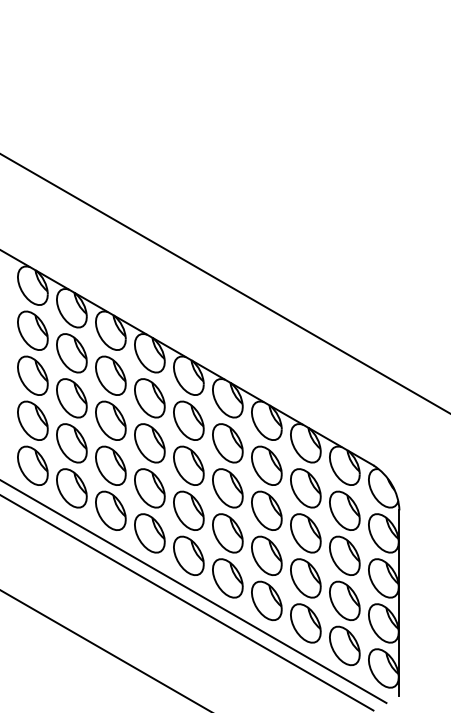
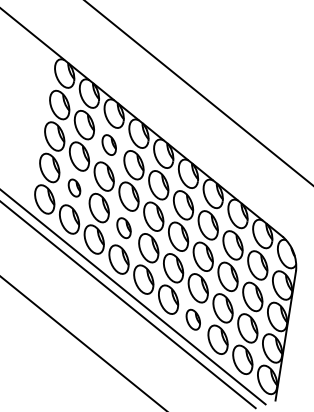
part: (110, 375) -> (109, 144), size x0.7
part: (71, 443) -> (74, 188), size x0.6
part: (149, 488) -> (123, 228), size x0.7
part: (266, 600) -> (193, 319), size x0.7

